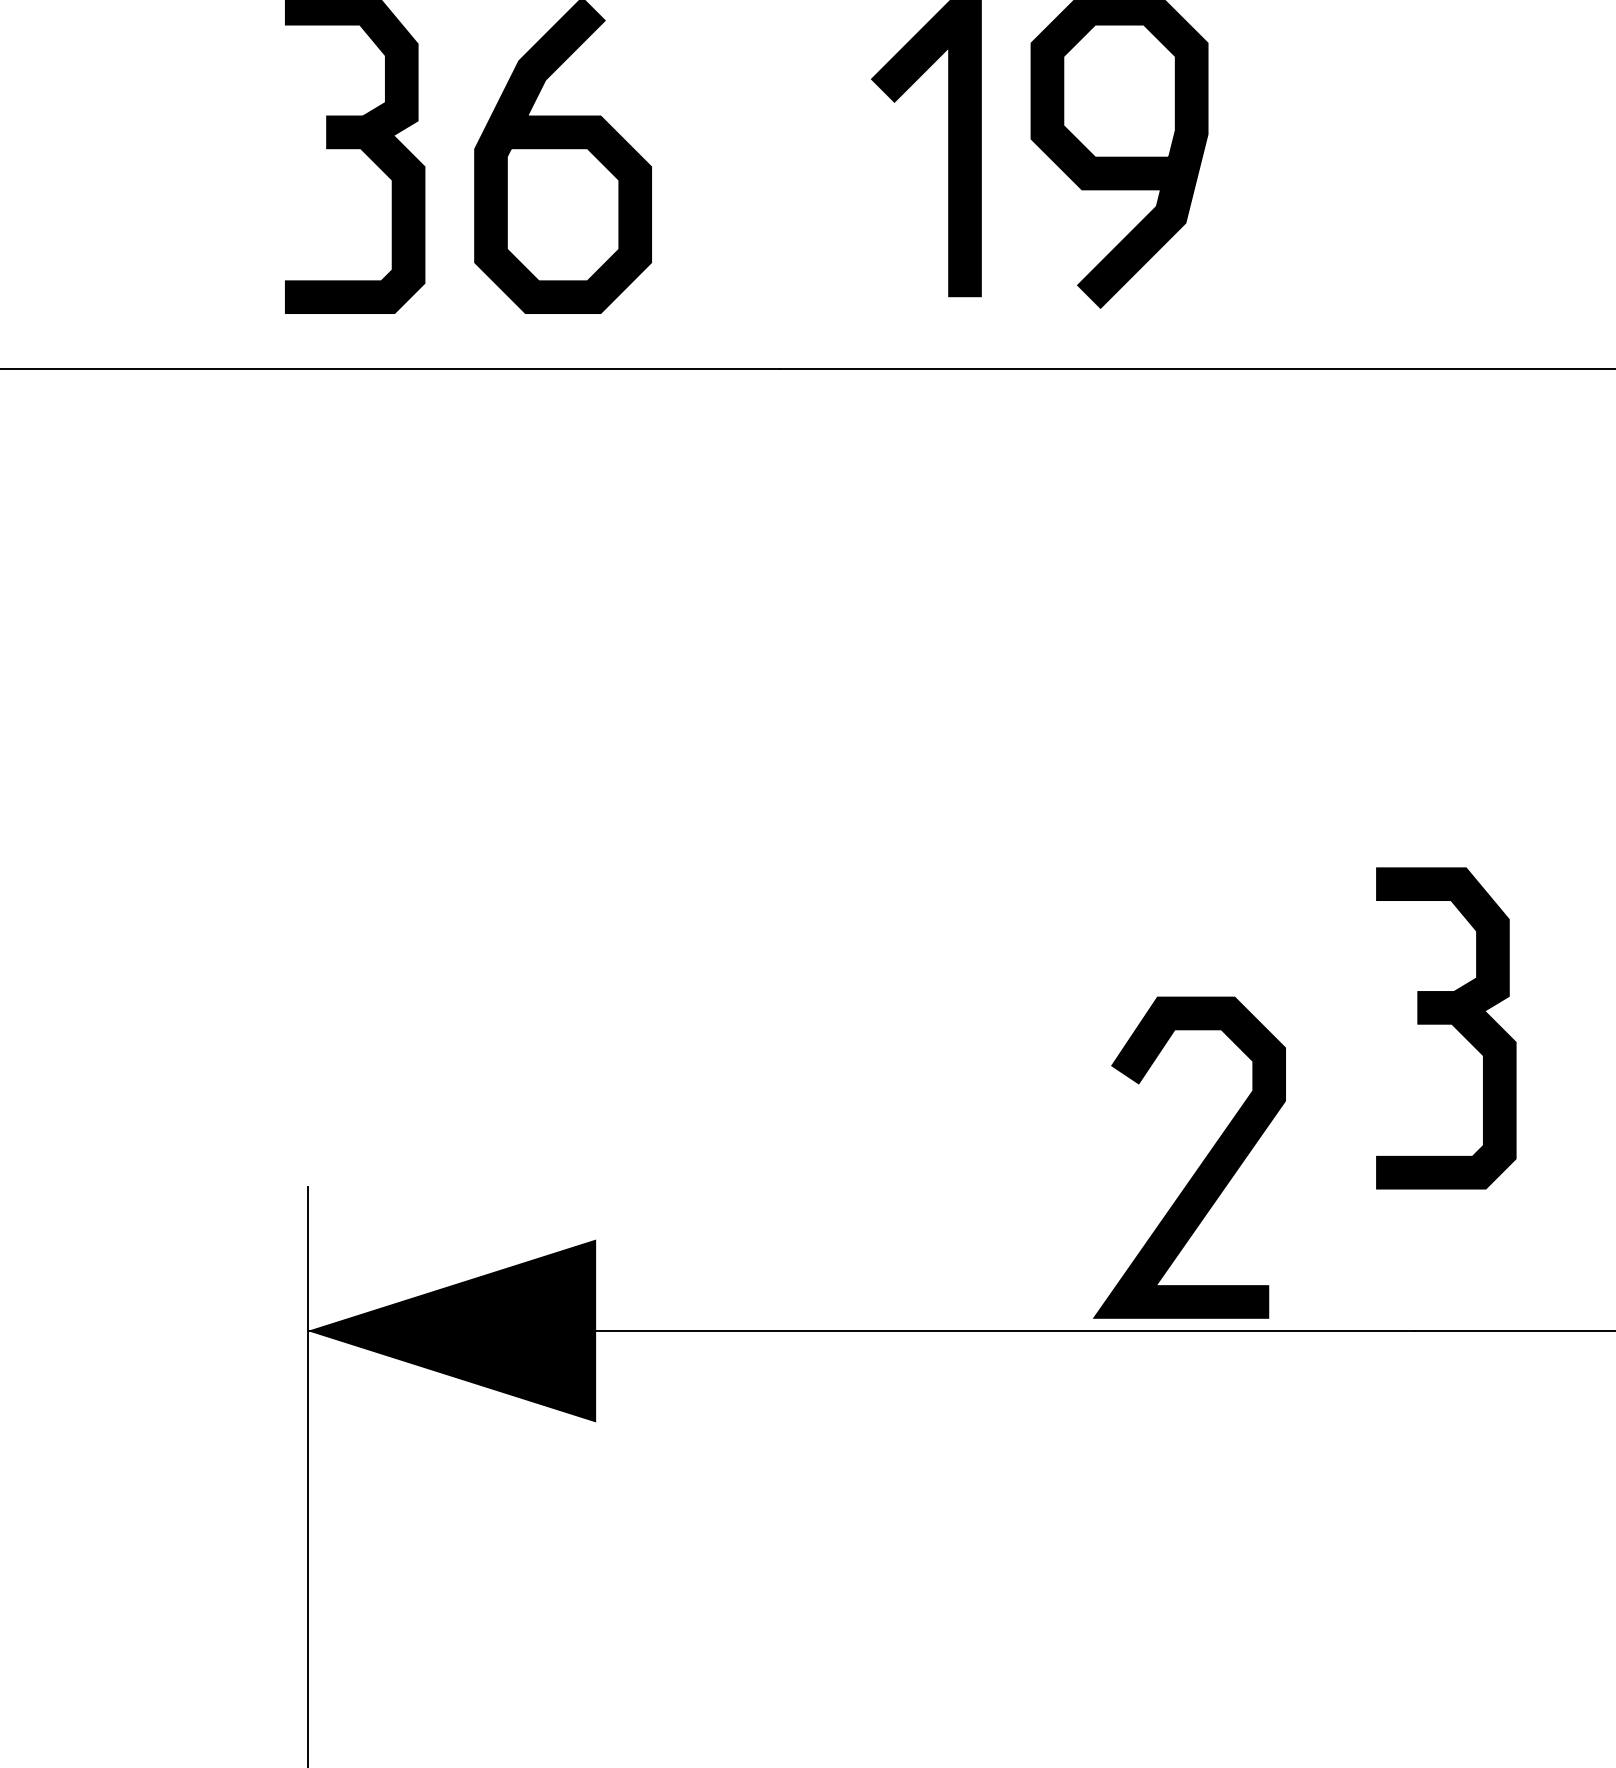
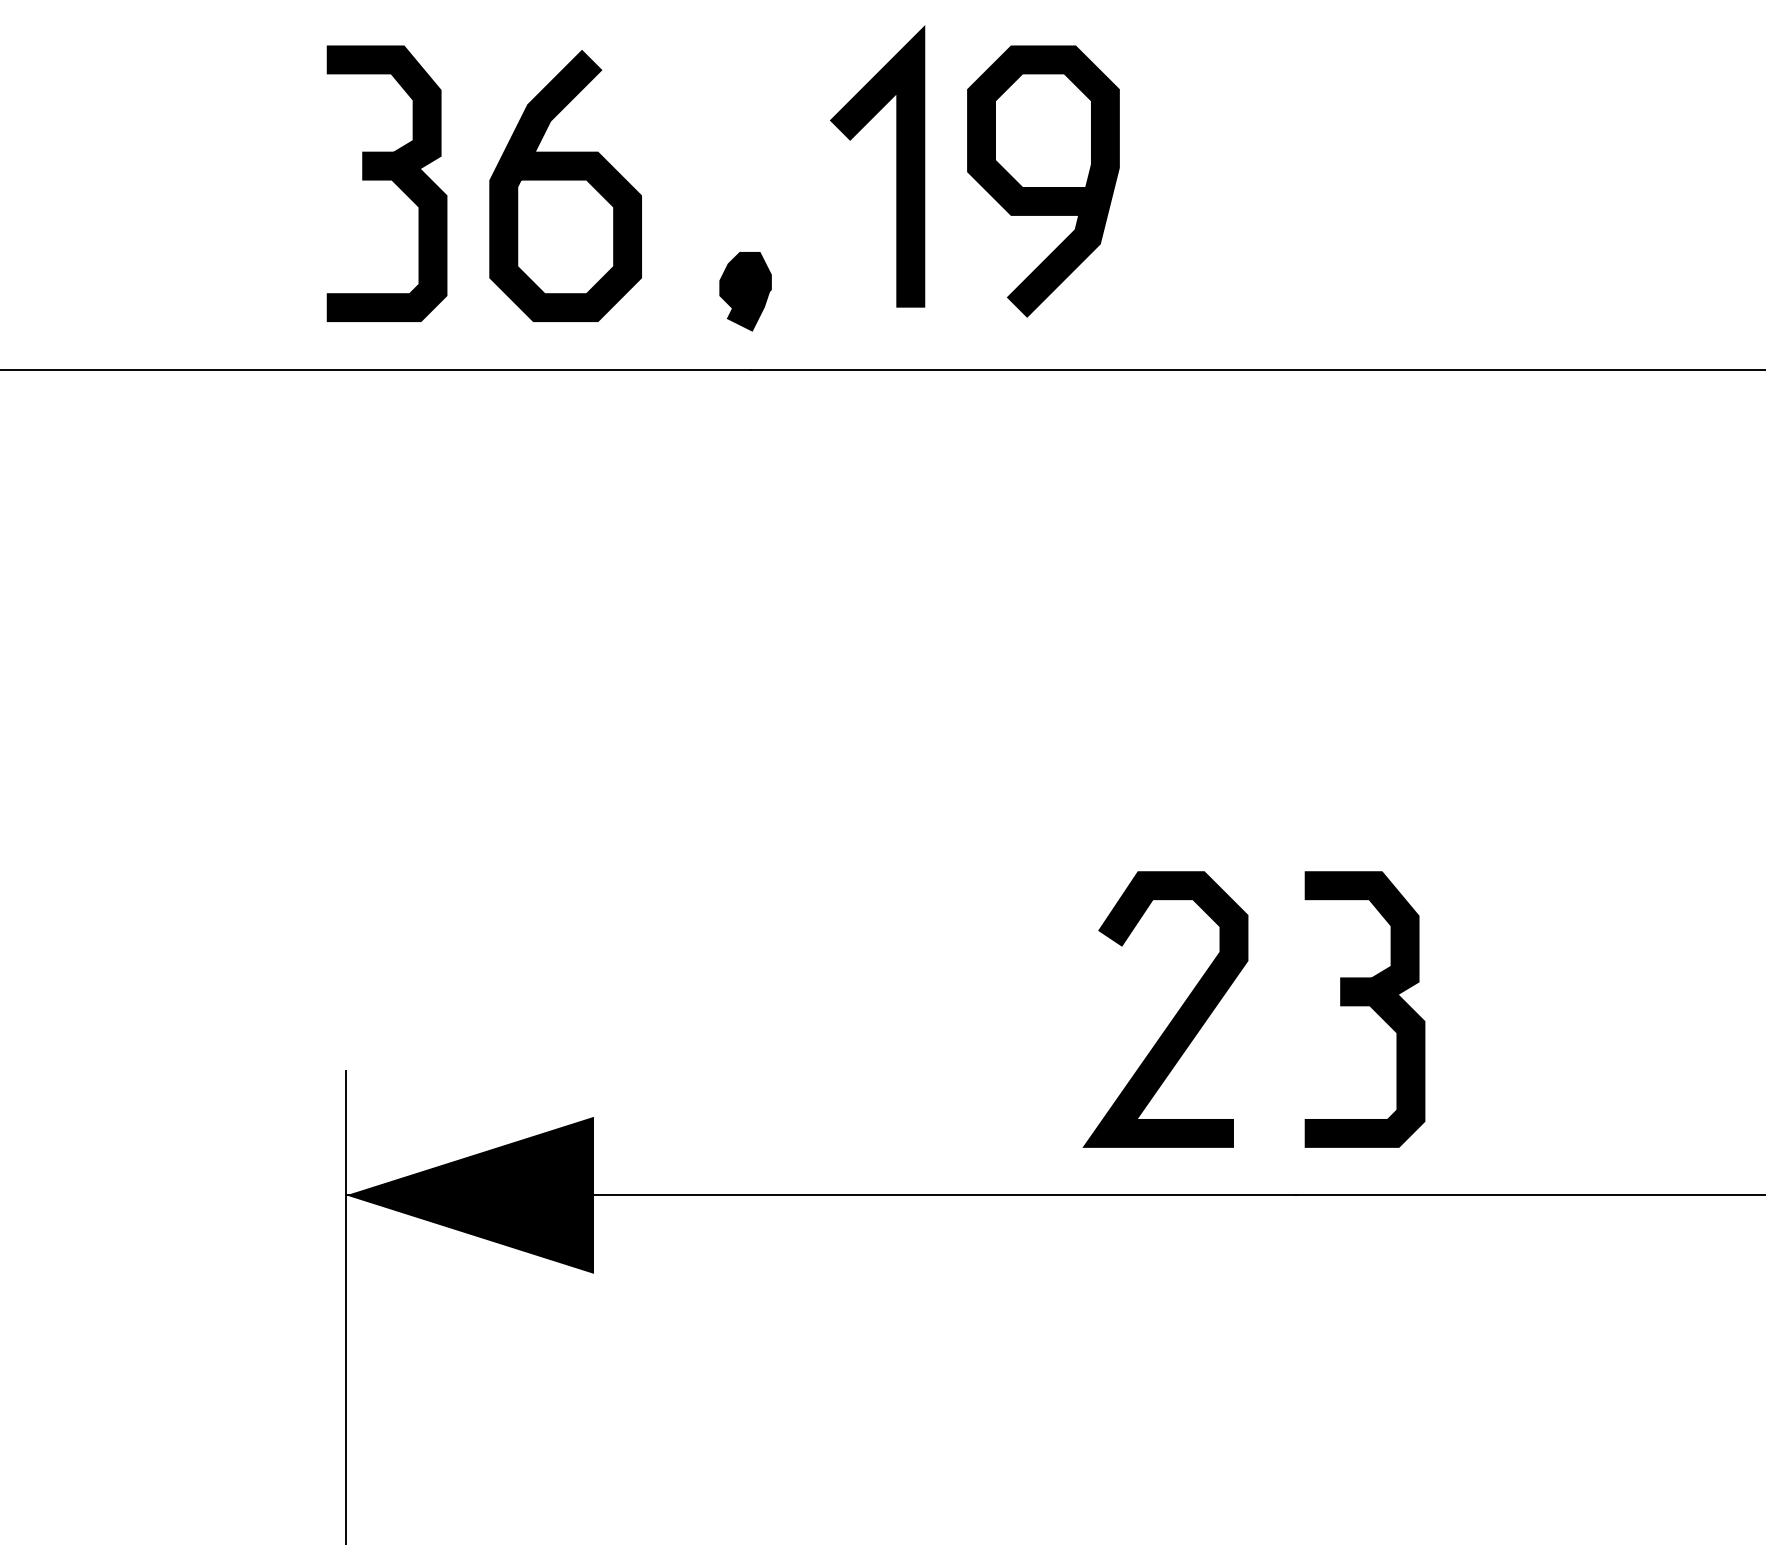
part: (772, 278) -> (745, 291), added
part: (1445, 1028) -> (1364, 1009), moved
curve: (1201, 1163) -> (1175, 1014), moved

